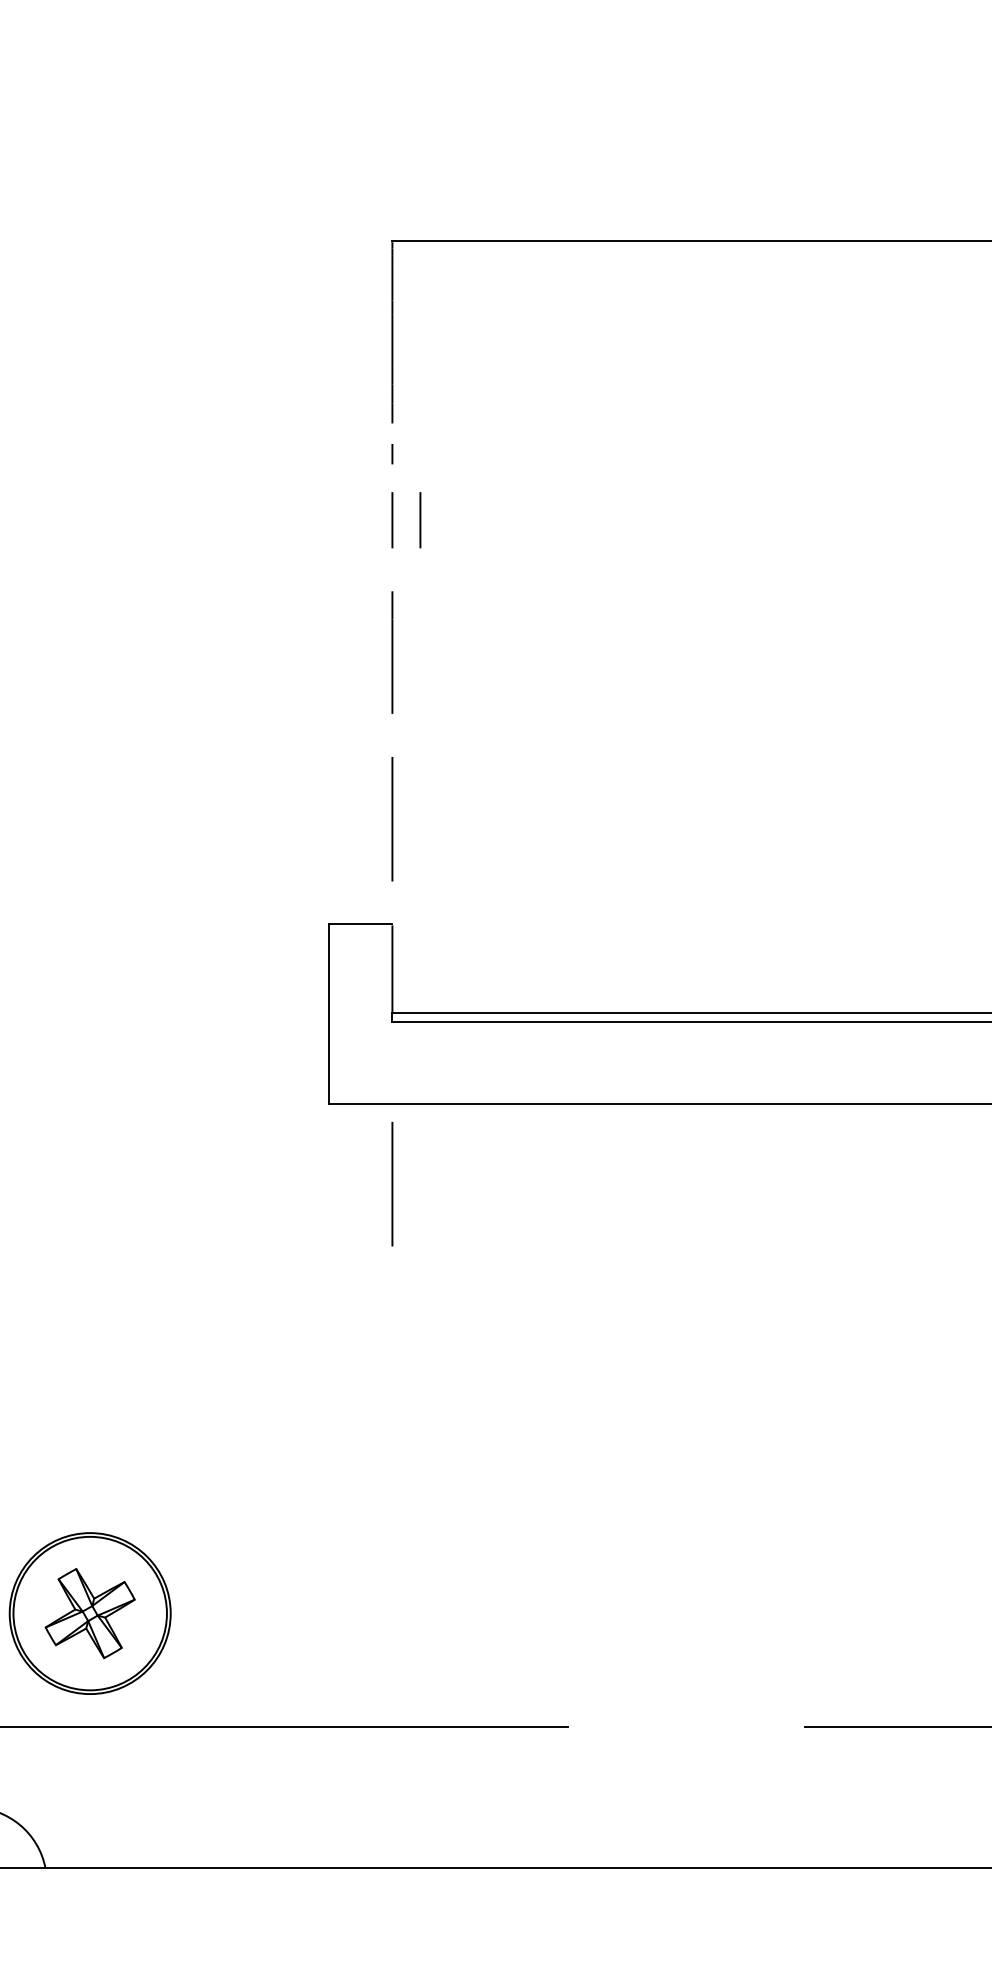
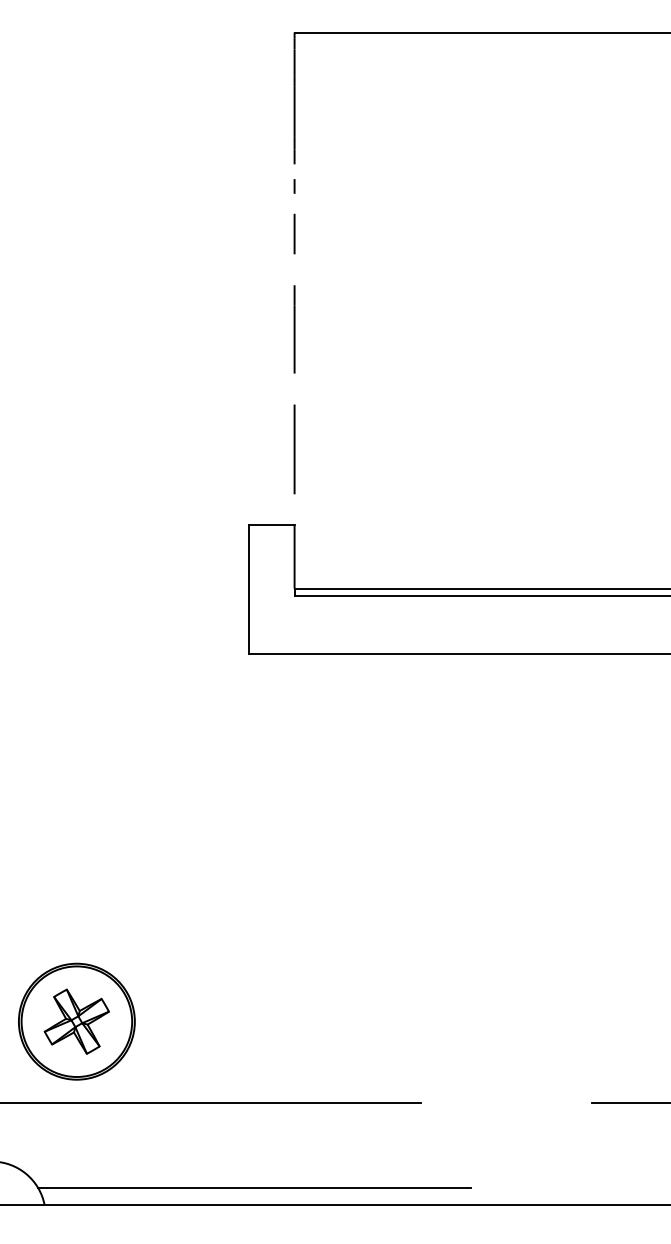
line: (420, 520) -> (314, 234), removed
line: (392, 1184) -> (294, 712), removed
line: (336, 1845) -> (254, 1188), added

